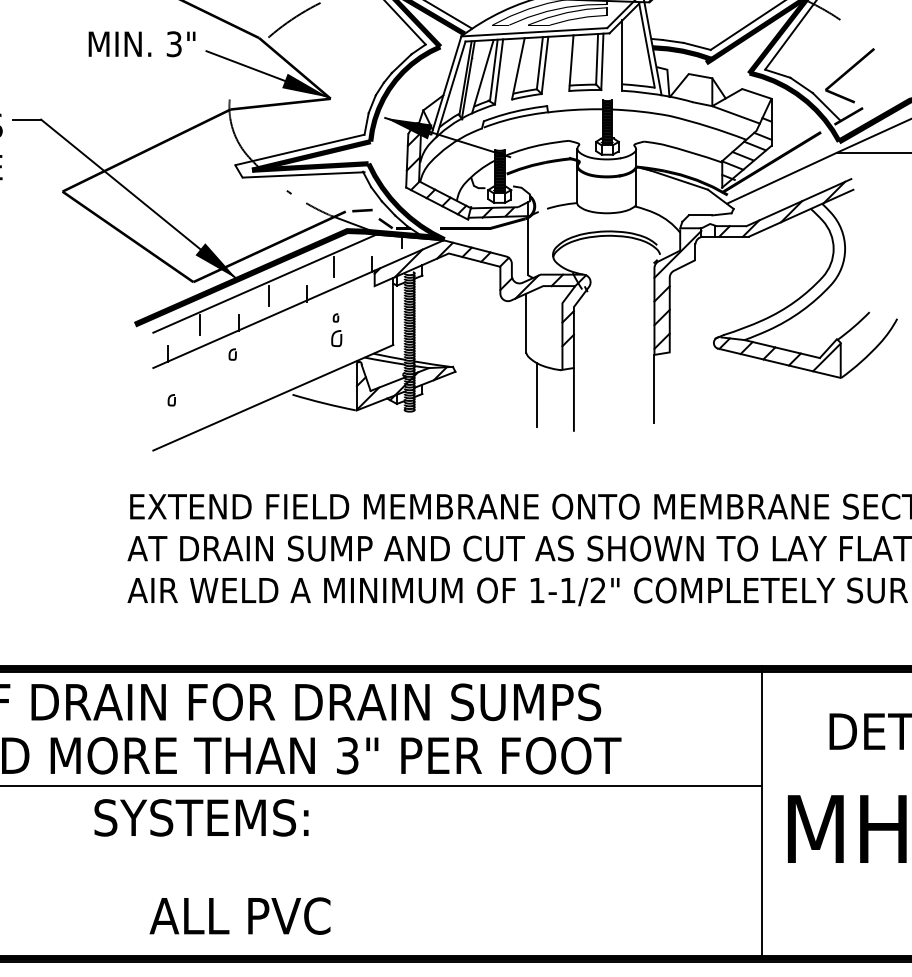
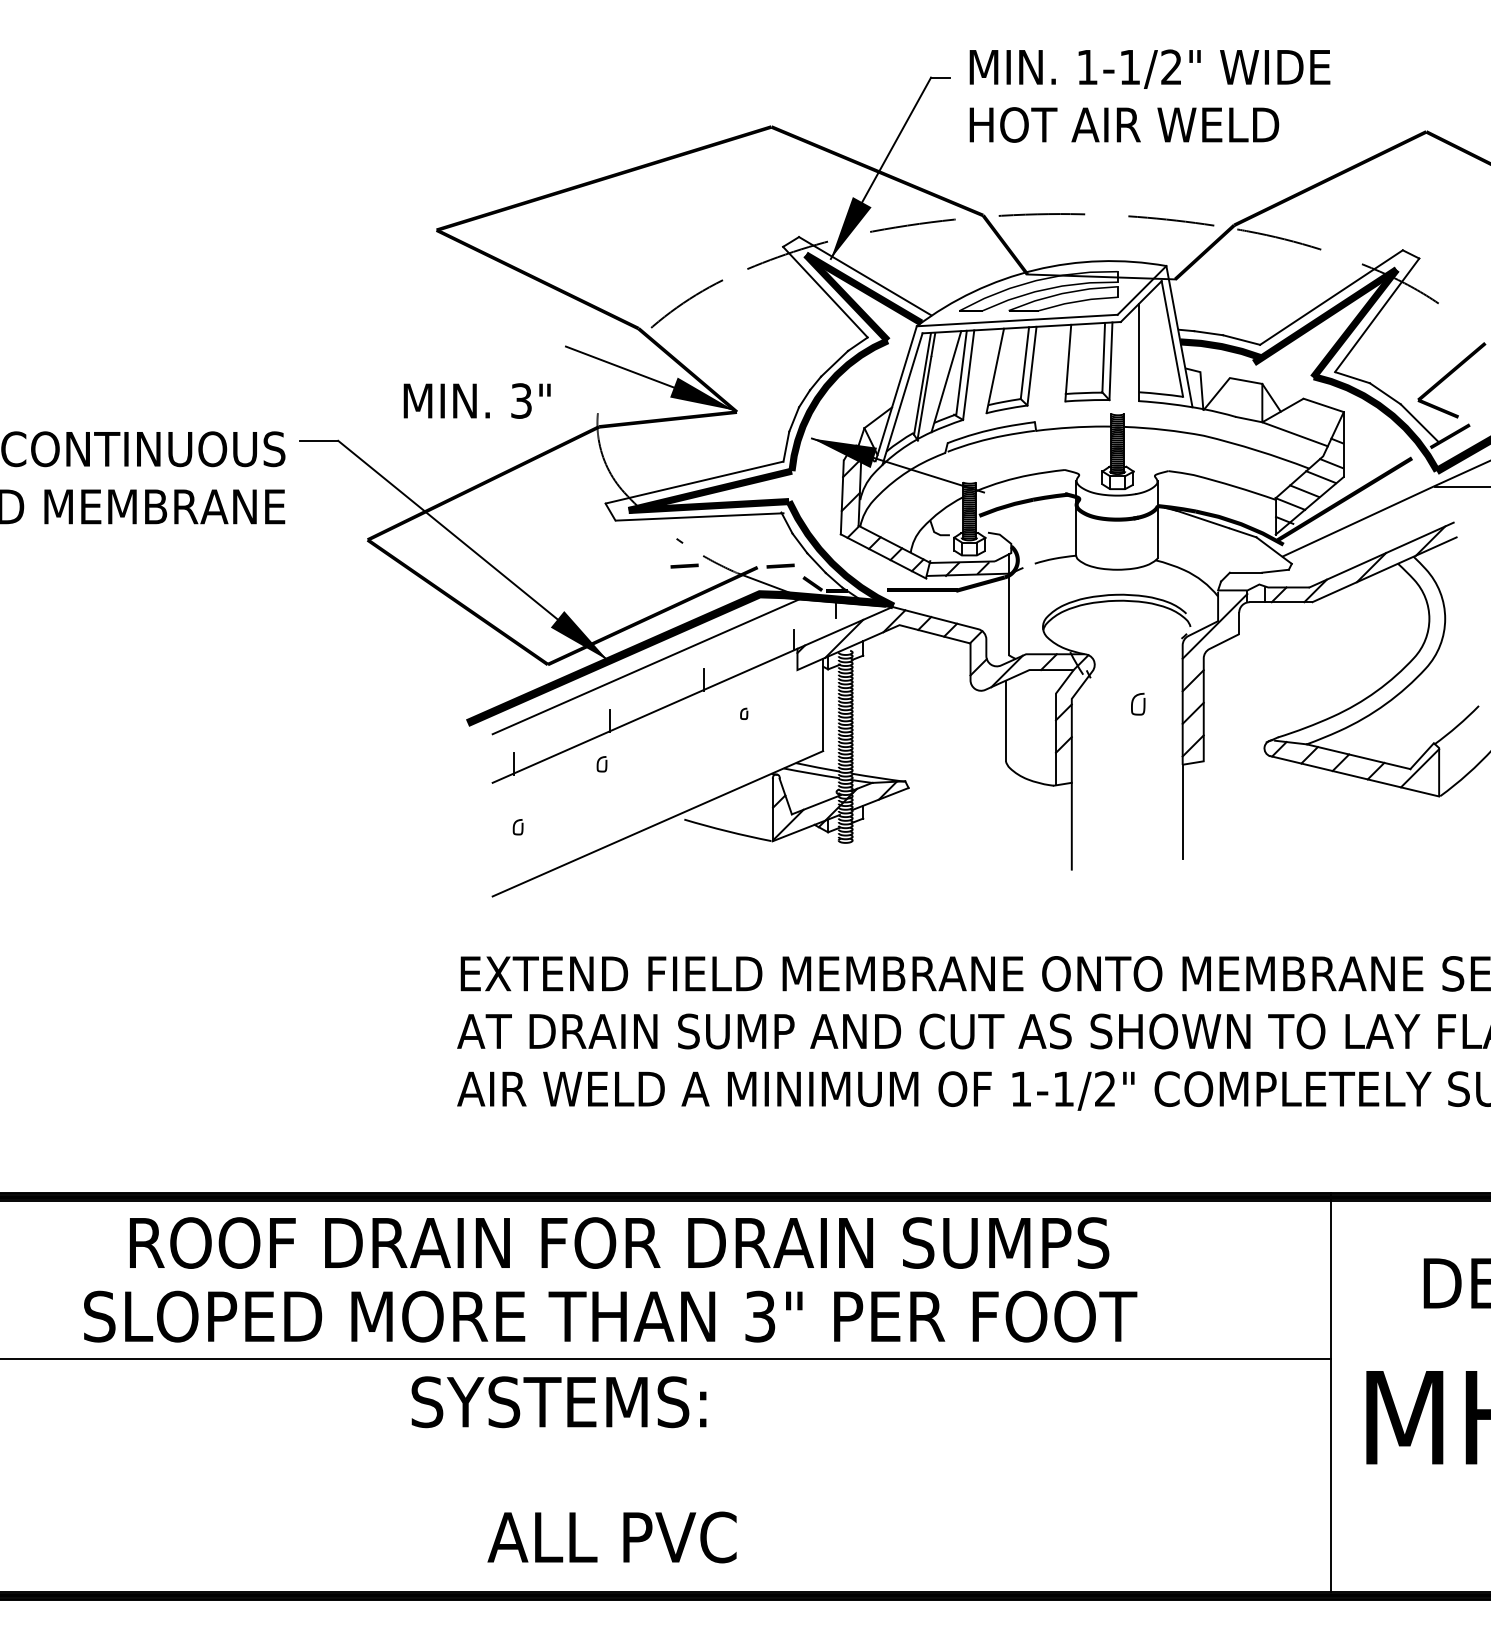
text: (141, 43) -> (476, 400), moved
line: (292, 210) -> (684, 565), added
line: (334, 267) -> (741, 644), removed
line: (268, 295) -> (651, 683), removed
line: (200, 324) -> (557, 723), removed
curve: (340, 338) -> (1143, 703), moved
line: (537, 394) -> (1021, 819), removed

